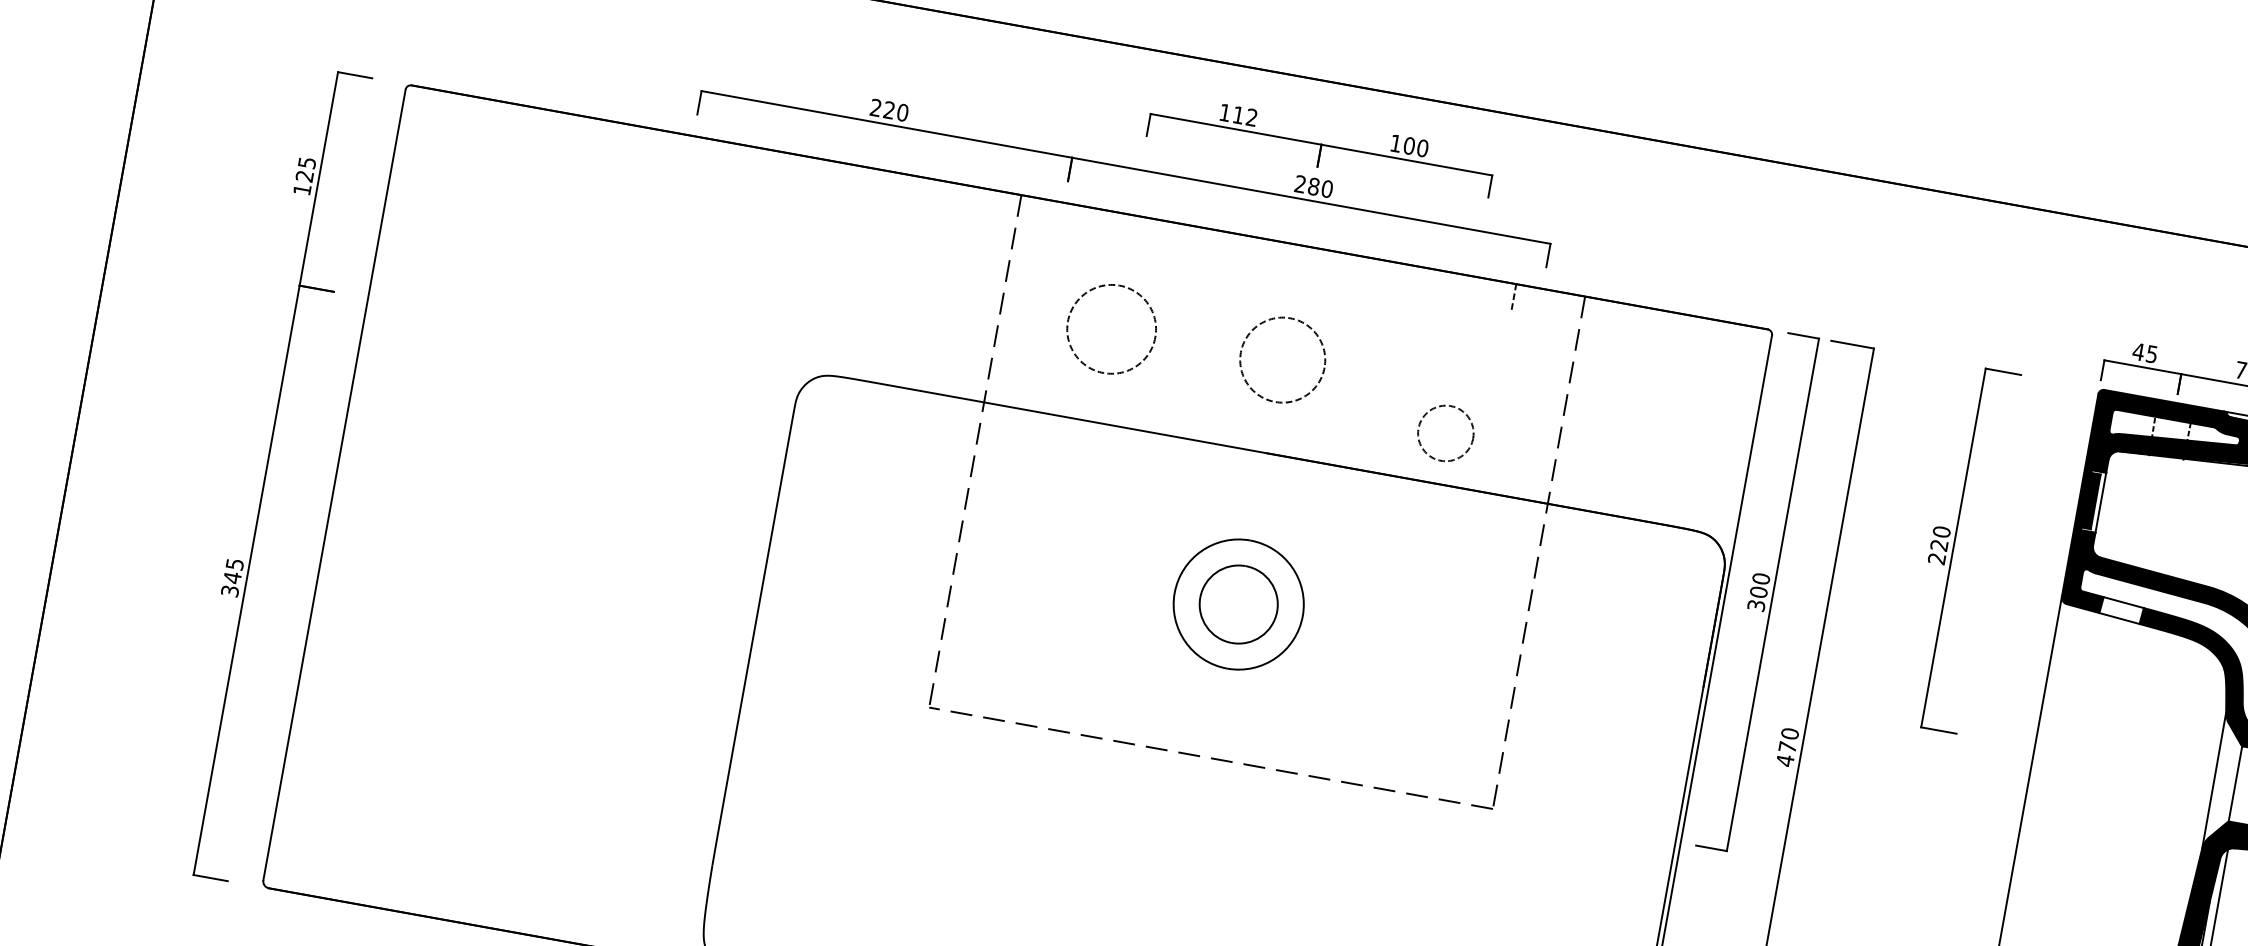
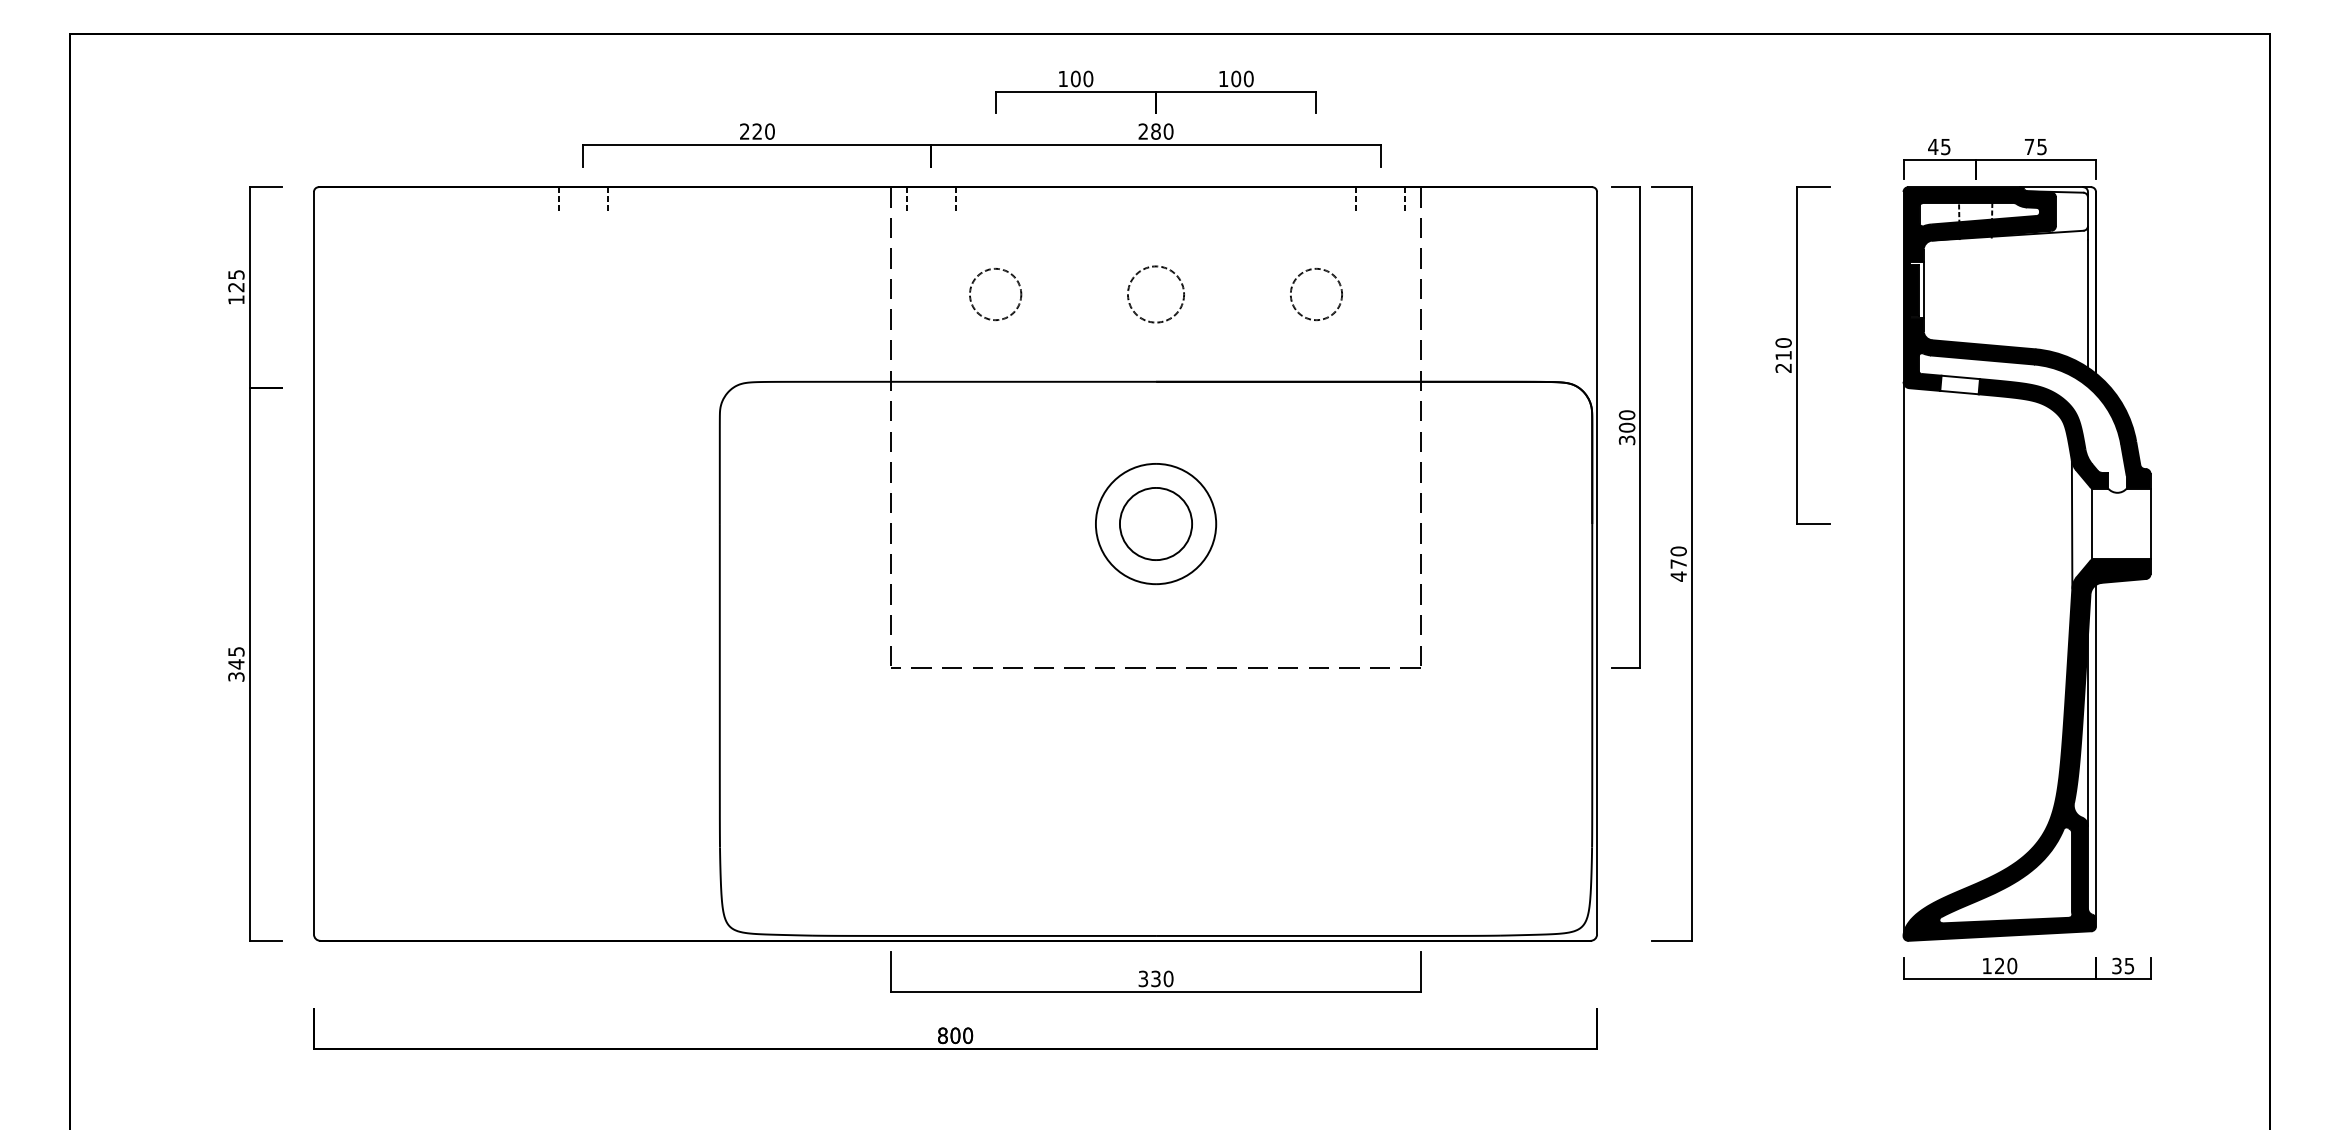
text: (1244, 115) -> (1081, 78), 112 -> 100
line: (664, 144) -> (558, 199), added
line: (716, 153) -> (607, 199), added
line: (1035, 211) -> (906, 199), added
line: (1088, 220) -> (956, 199), added
line: (1566, 306) -> (1405, 199), added
circle: (1111, 329) -> (995, 294), size x0.62
circle: (1282, 360) -> (1155, 294), size x0.71
circle: (1445, 433) -> (1316, 294), moved
text: (1939, 545) -> (1783, 355), 220 -> 210

